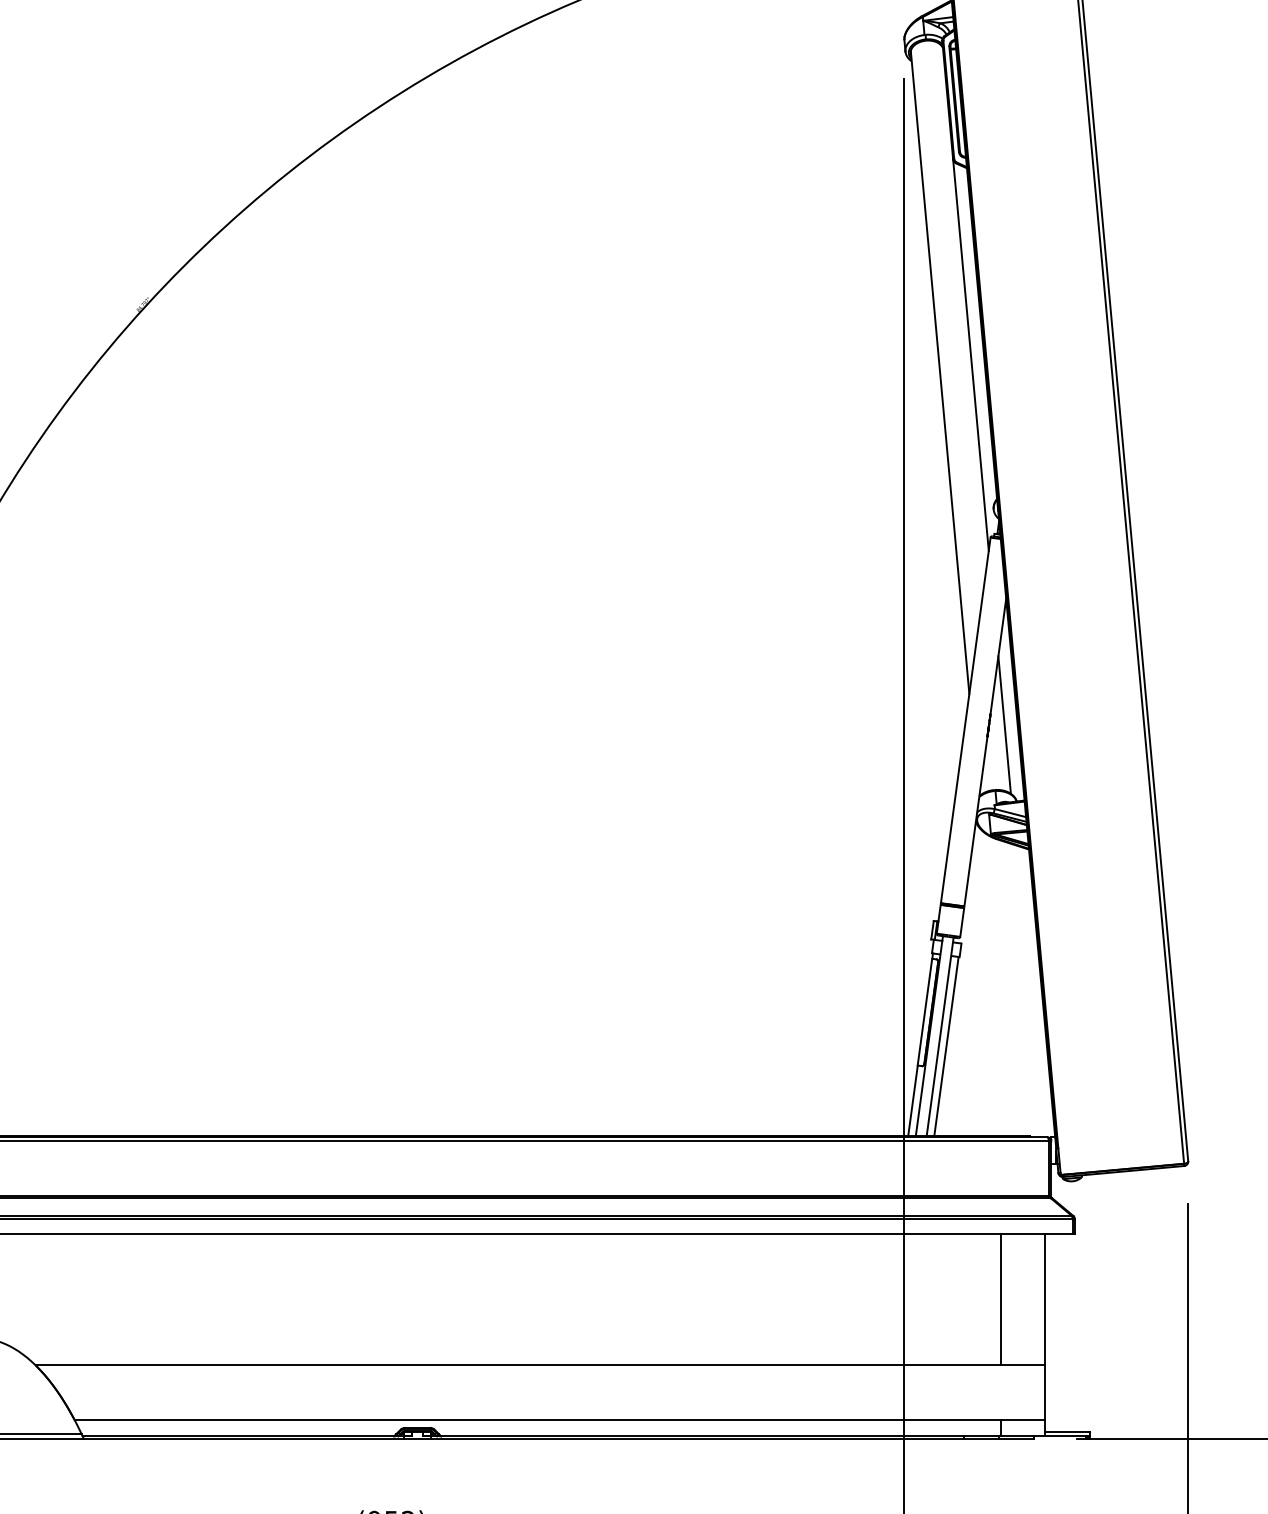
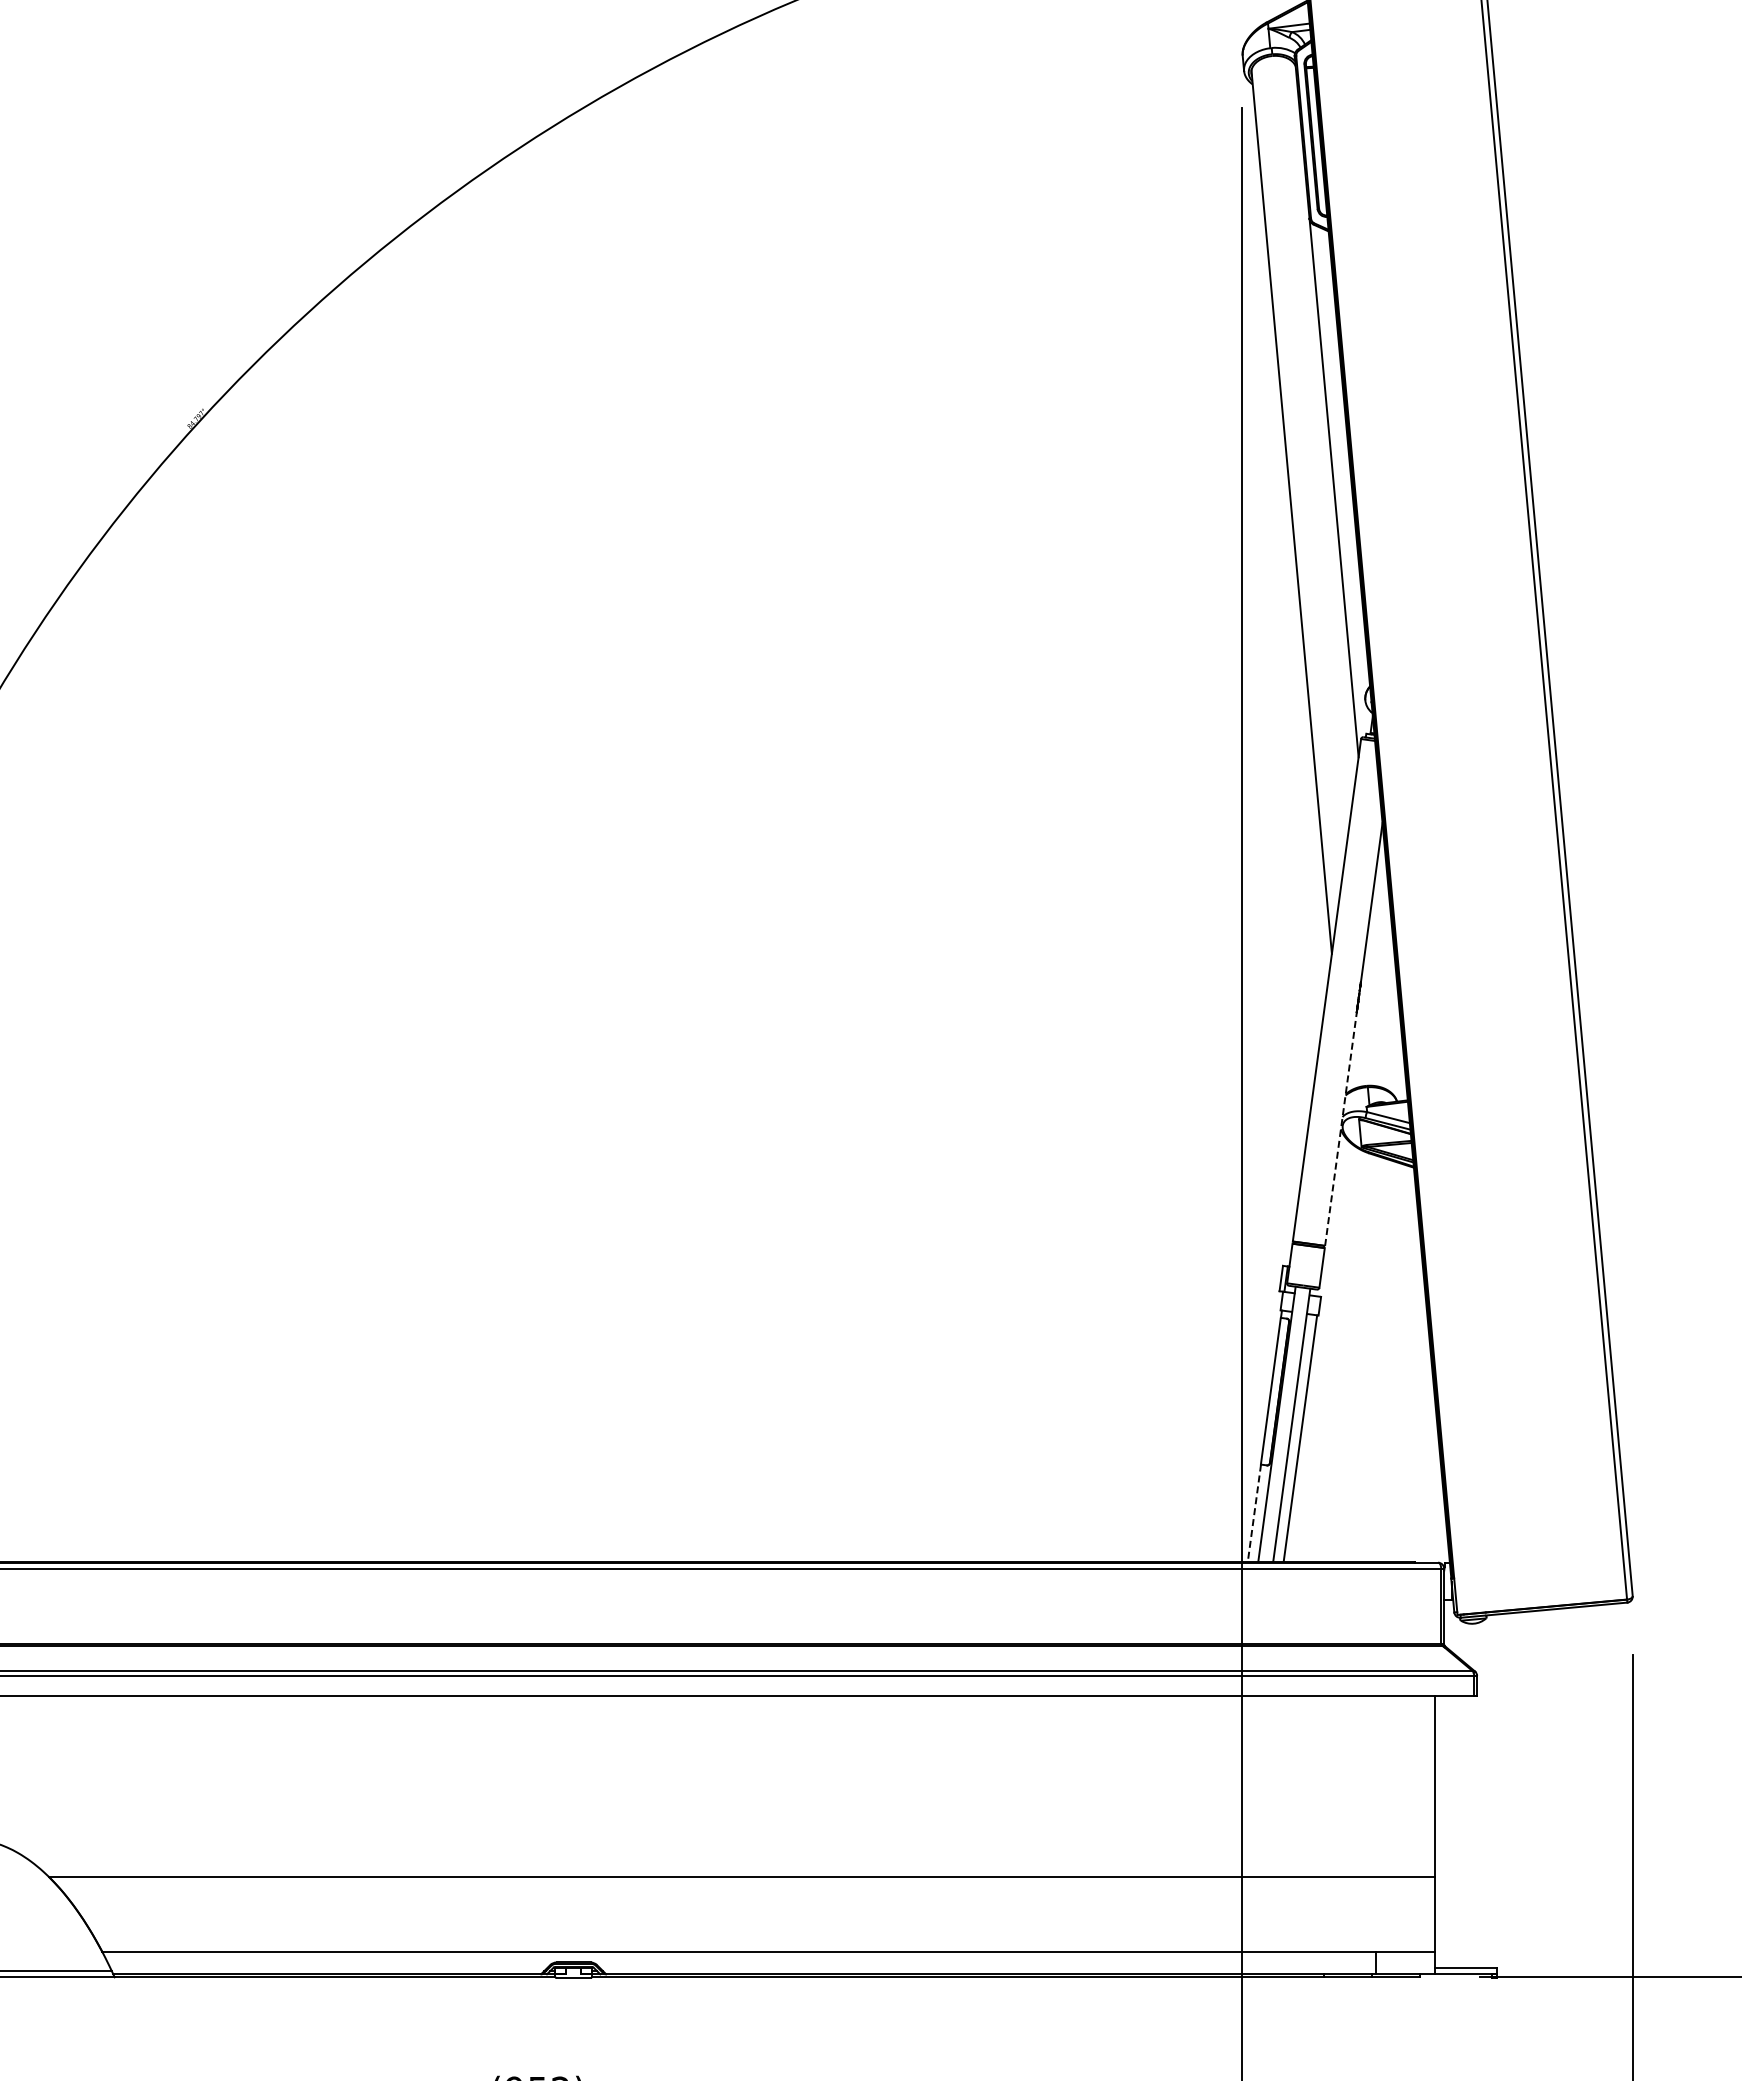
line: (1004, 724) -> (1380, 996), removed
line: (975, 821) -> (1340, 1129), solid -> dashed
line: (913, 1101) -> (1254, 1513), solid -> dashed
line: (1001, 1299) -> (1376, 1785), removed

